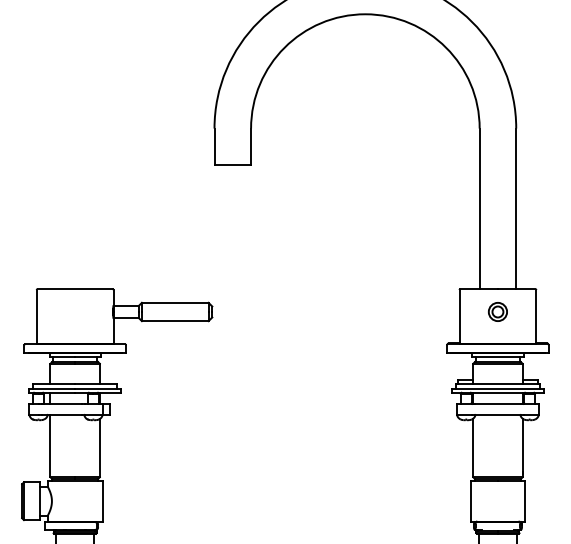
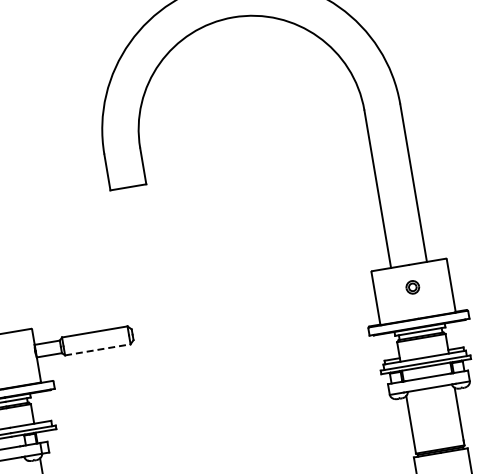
part: (497, 311) -> (412, 286), size x0.7
line: (175, 321) -> (98, 350), solid -> dashed

